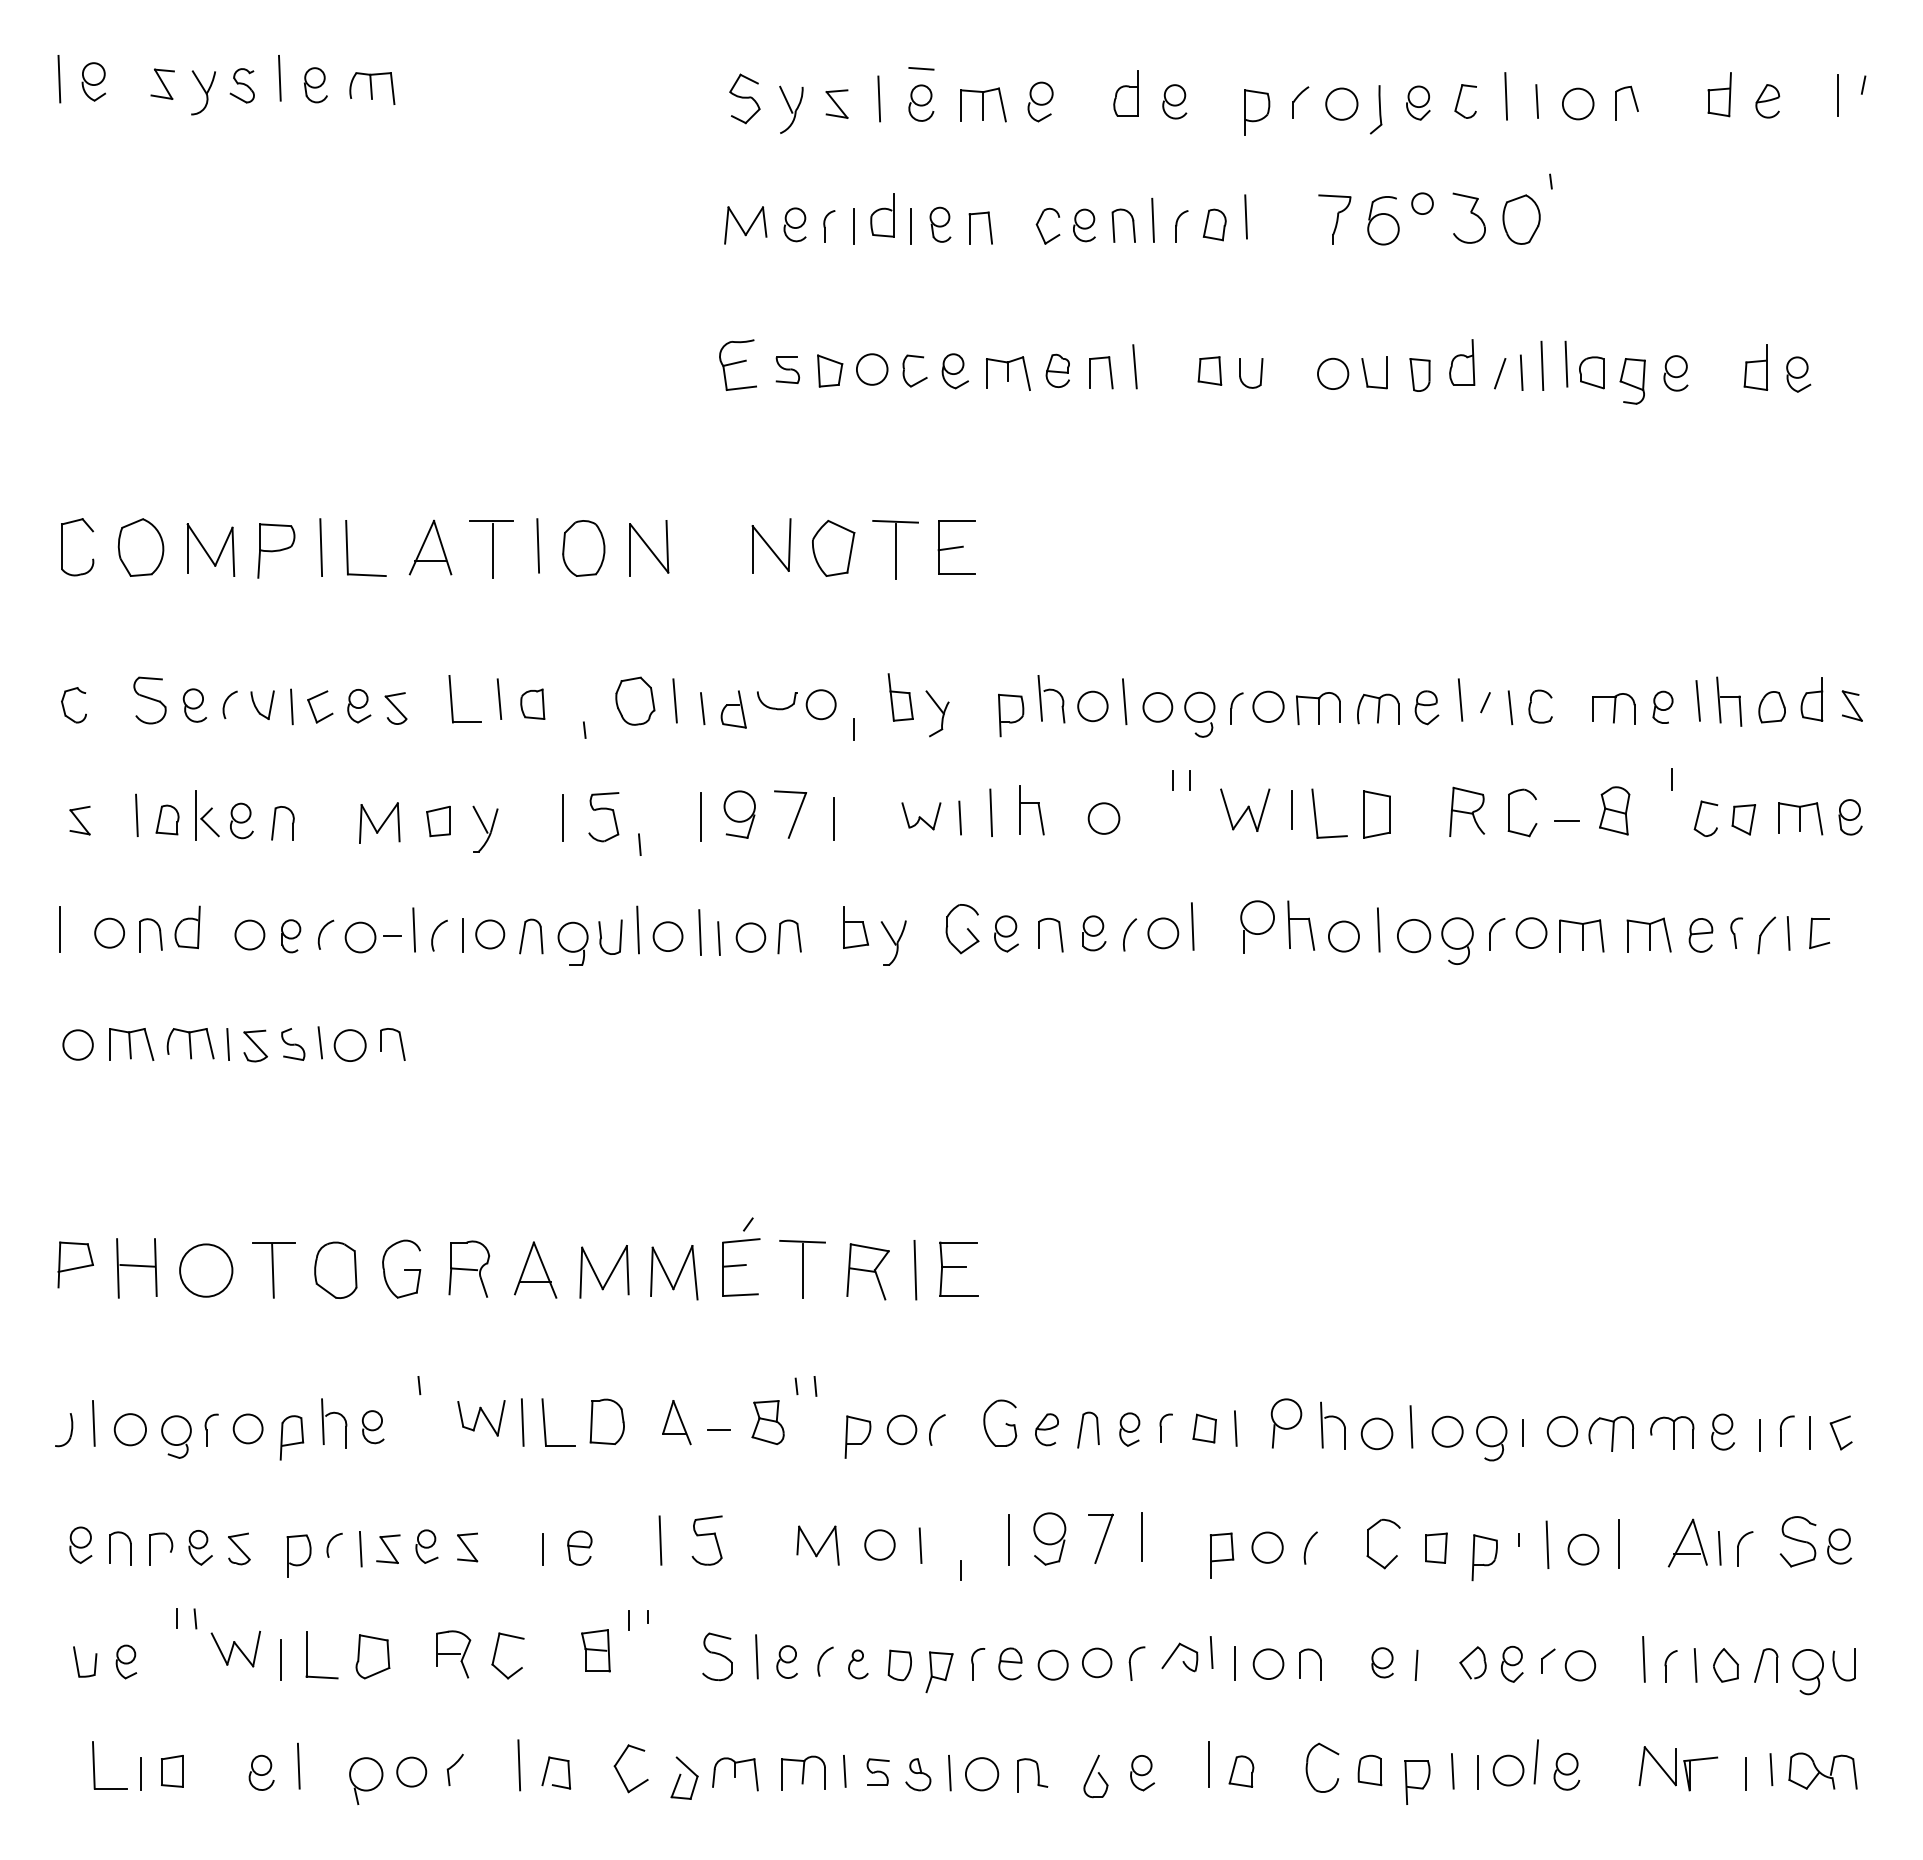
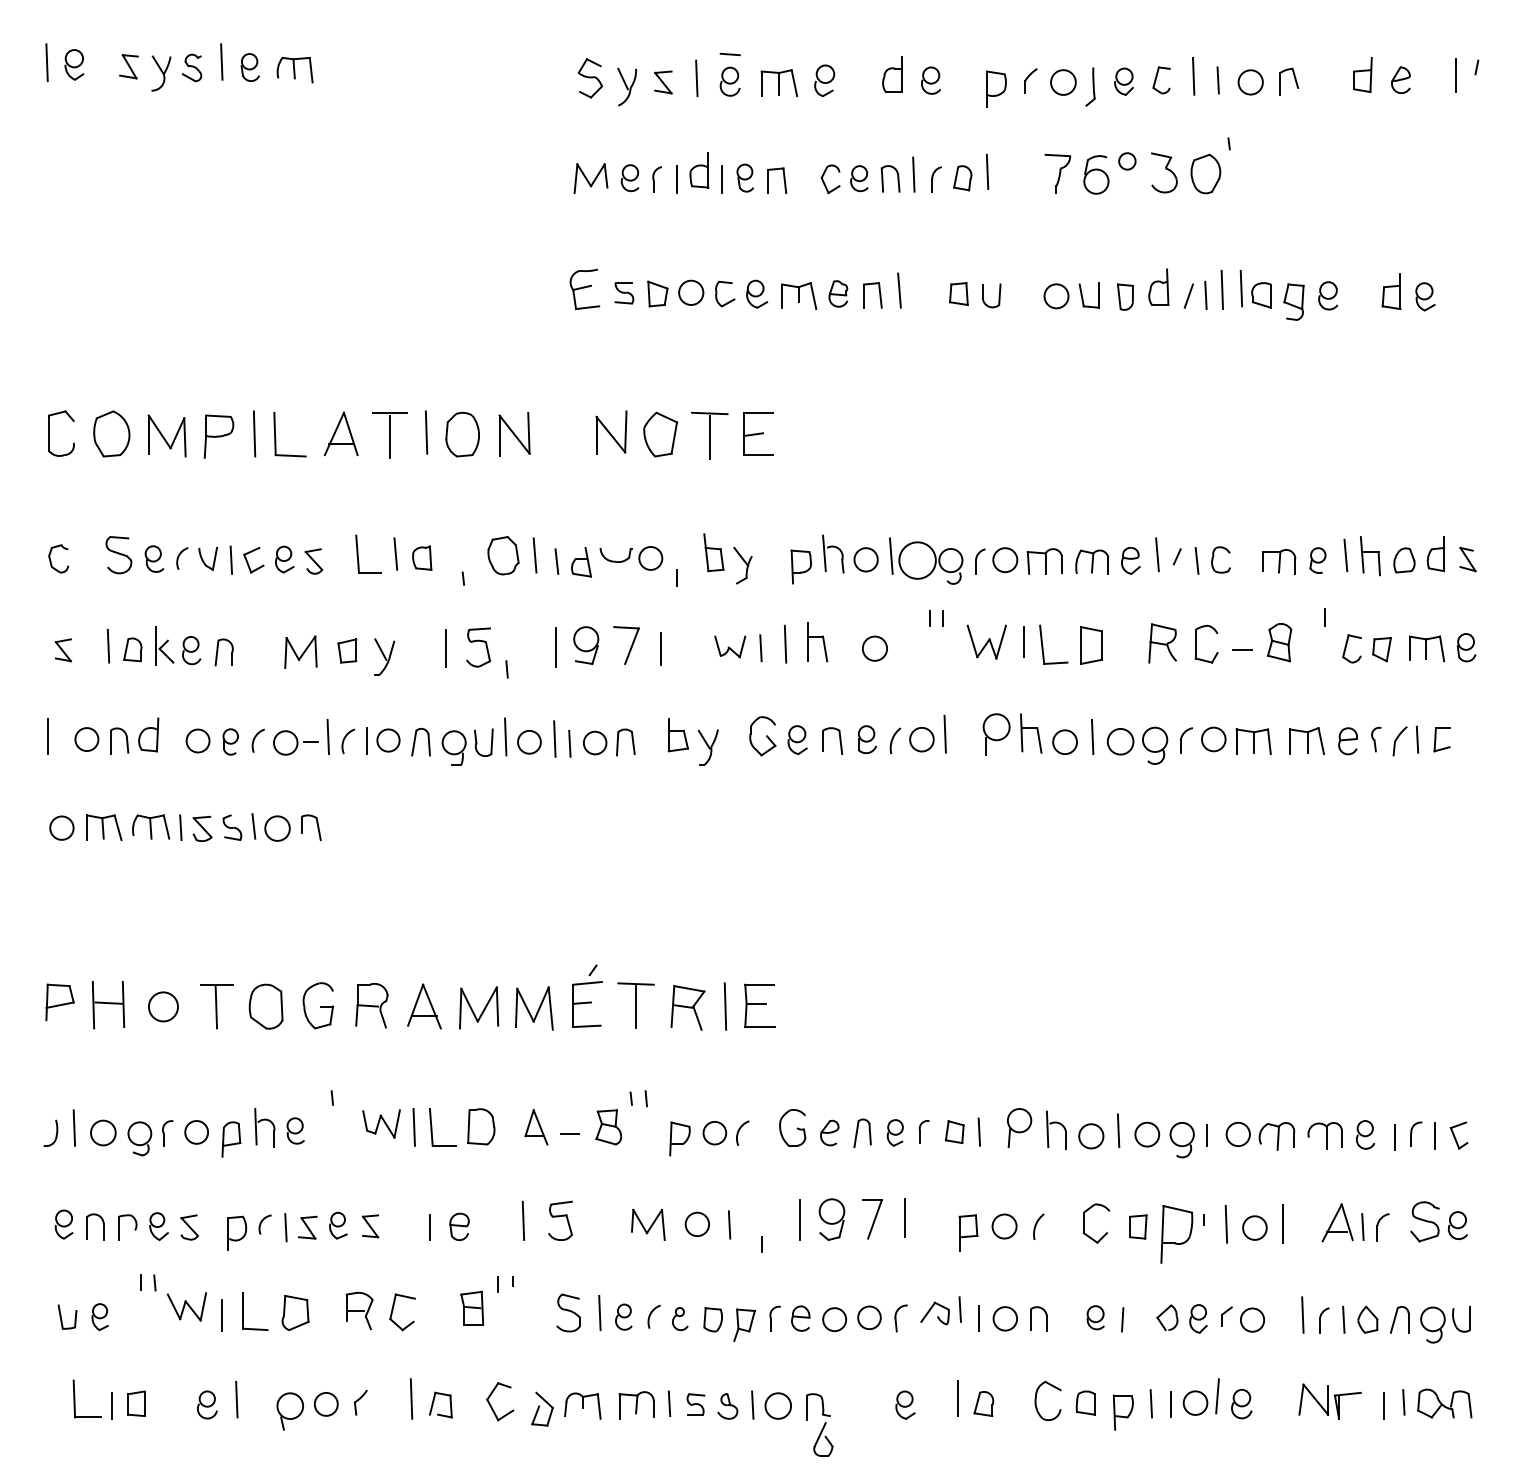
circle: (1157, 707) -> (917, 560), size x1.6
circle: (206, 1270) -> (163, 1006), size x0.7
part: (1484, 1557) -> (1176, 1234), size x1.6
part: (1095, 1776) -> (823, 1439), moved

